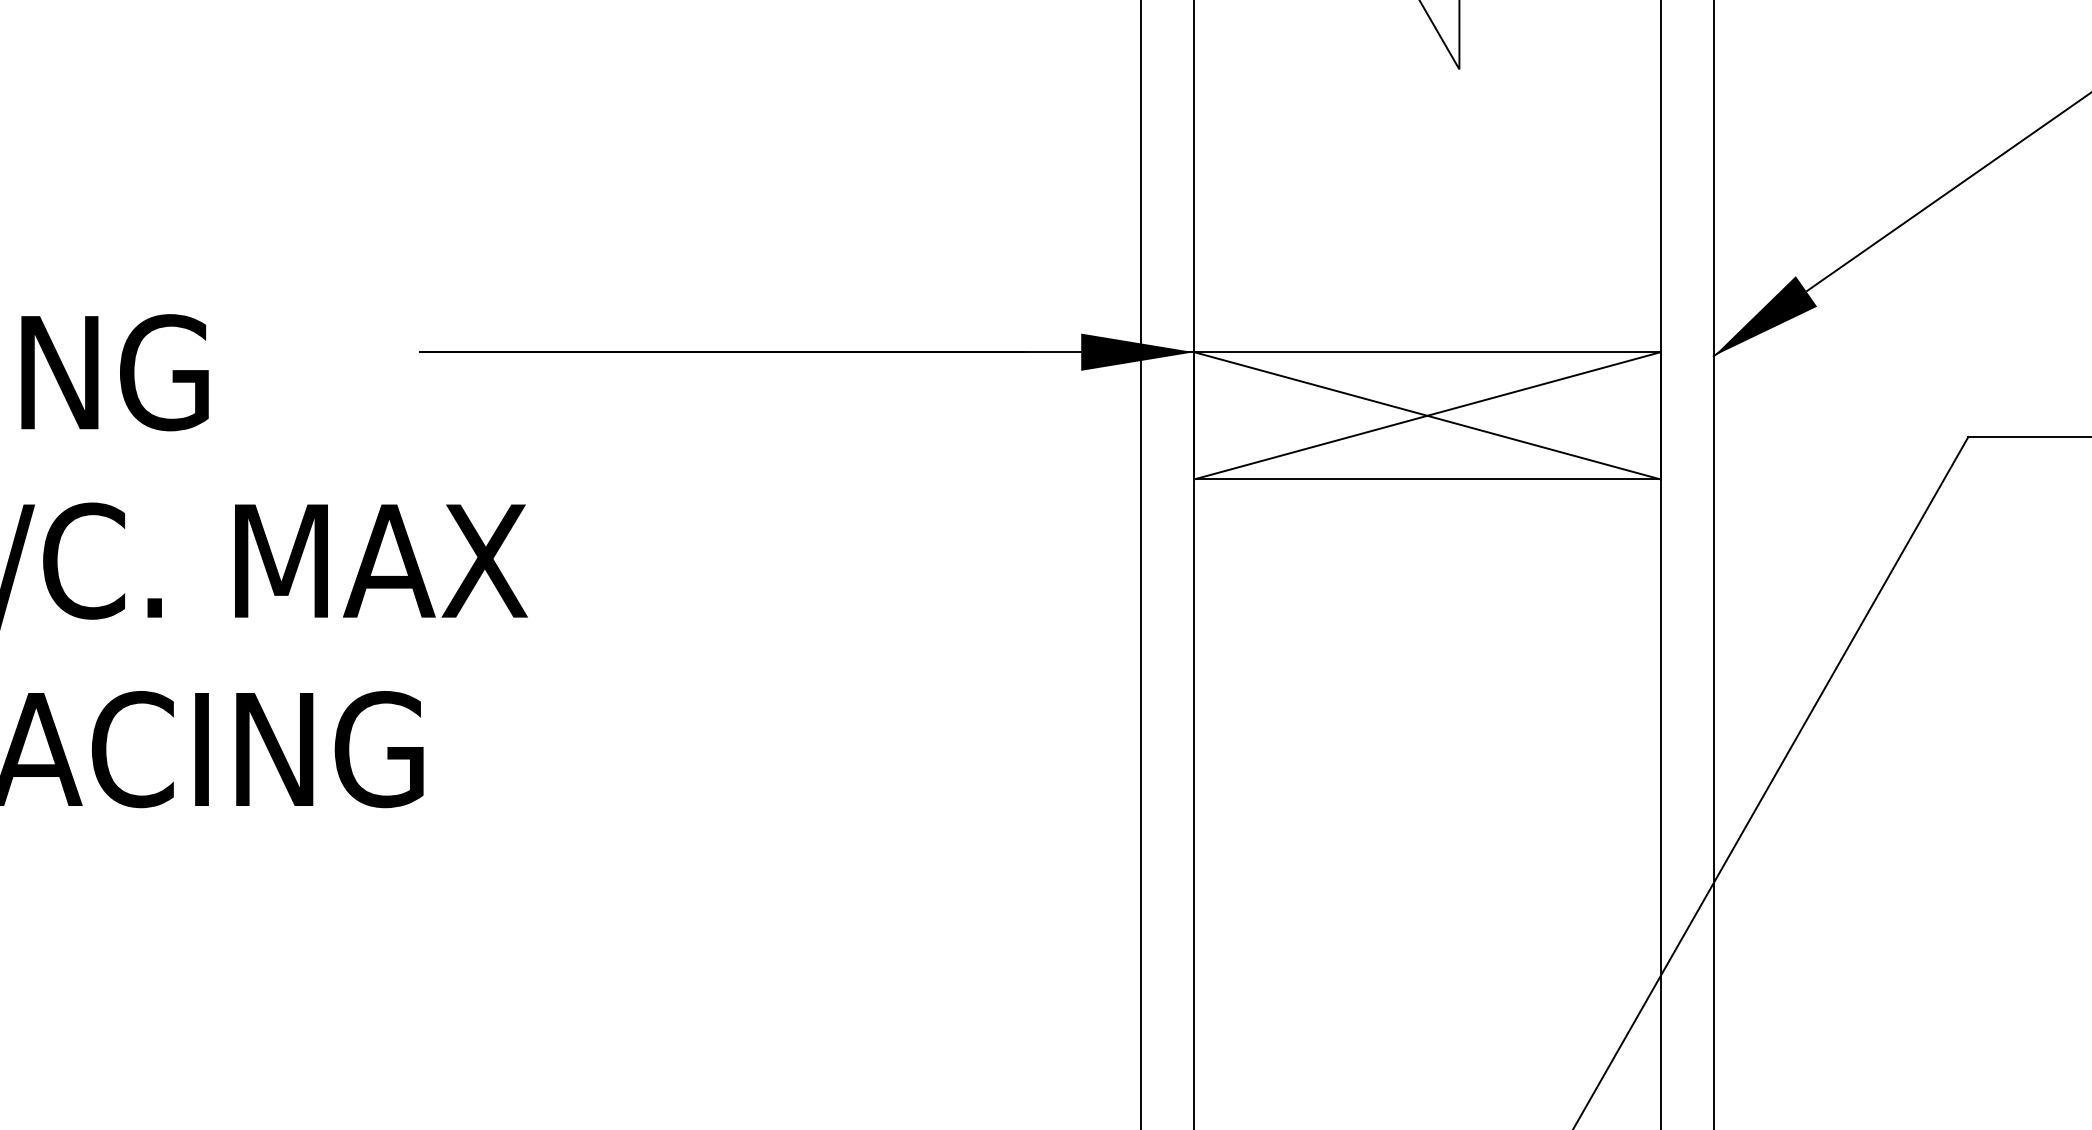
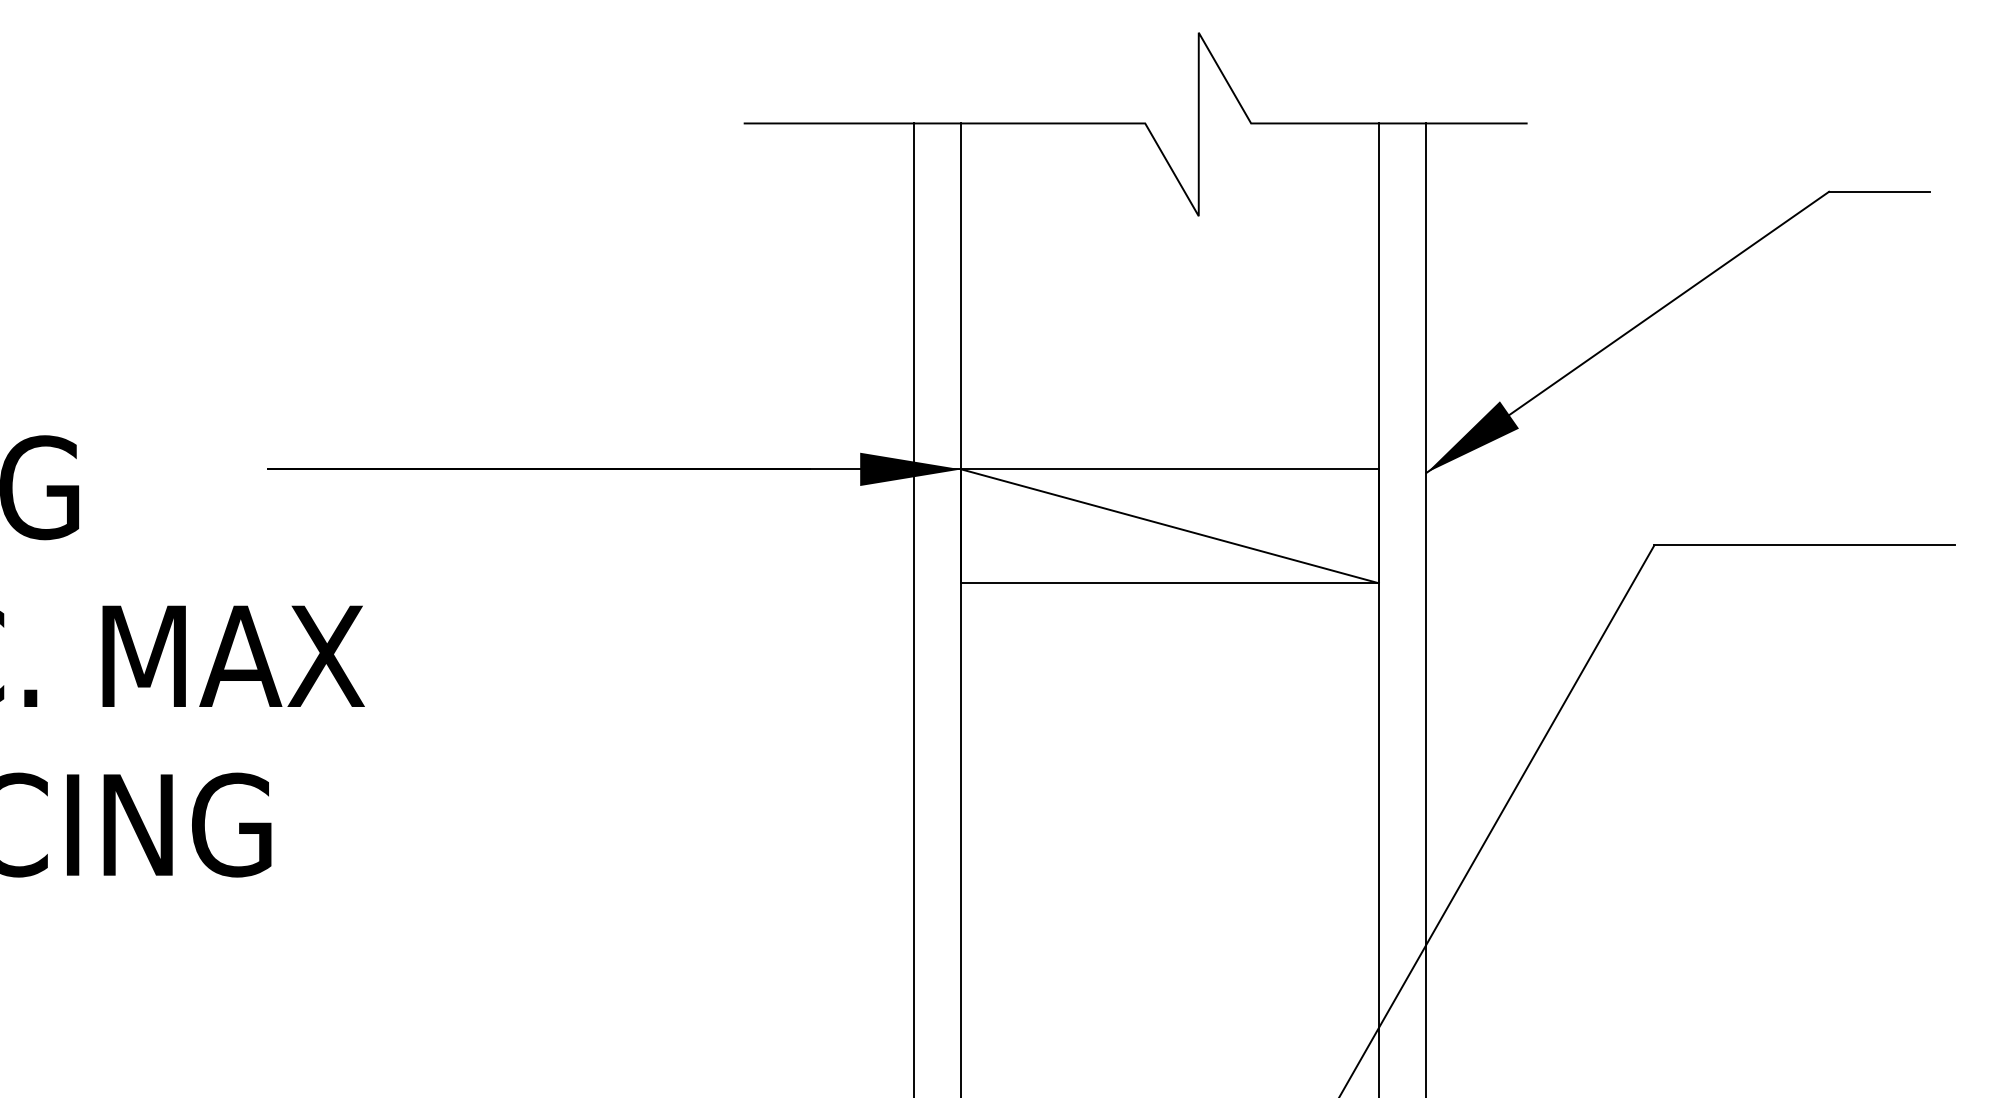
line: (1426, 416) -> (1169, 526), removed

